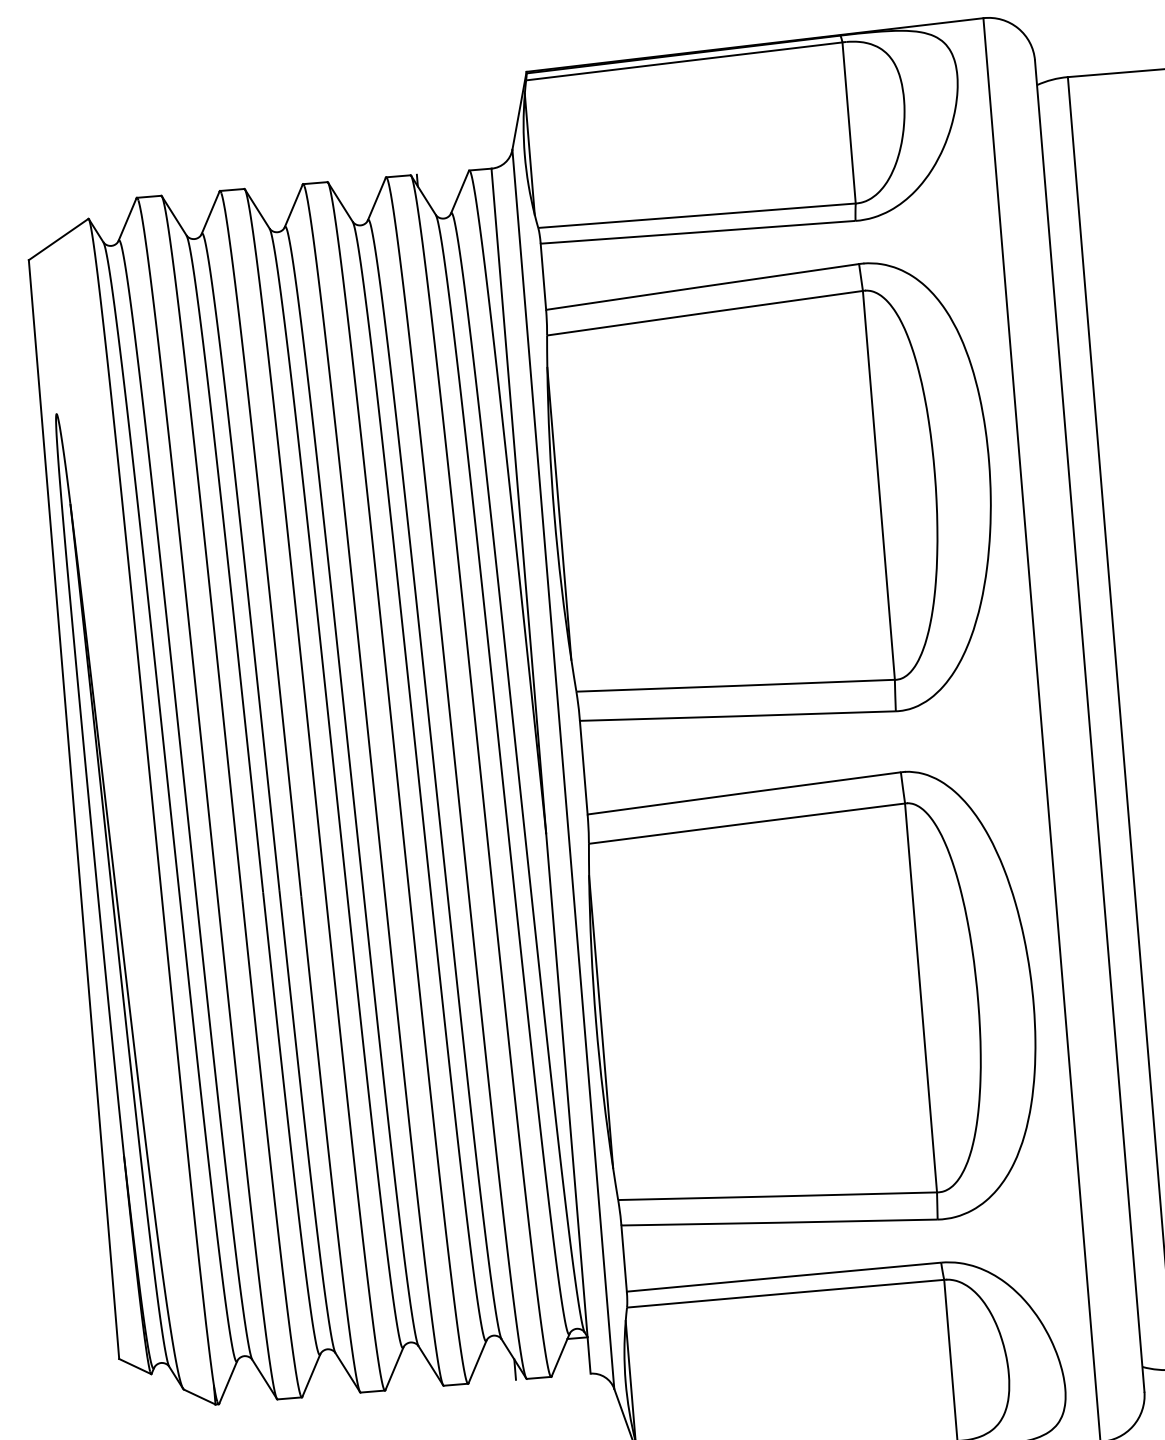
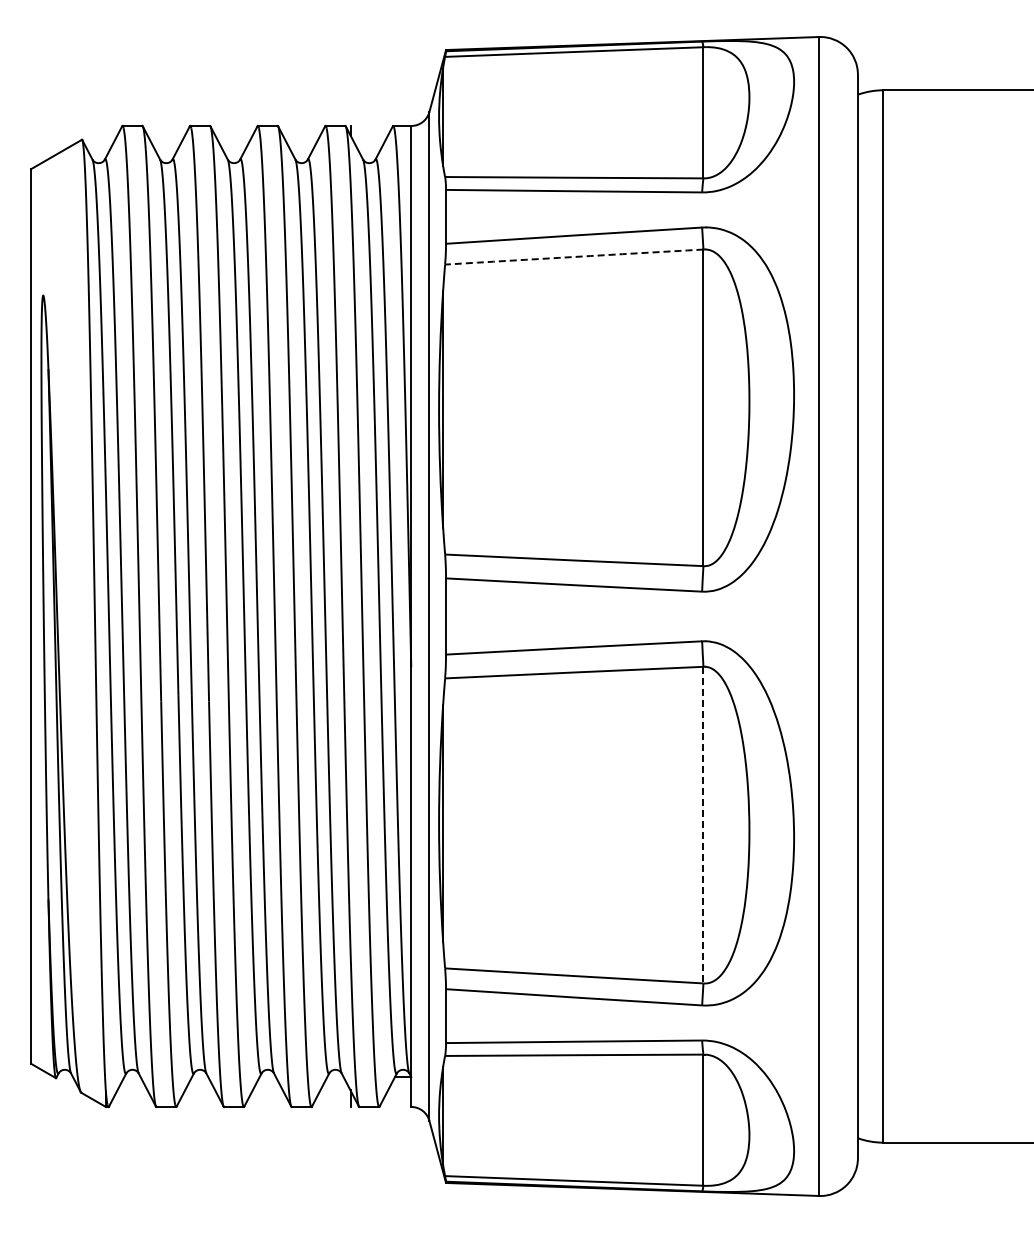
arc: (705, 312) -> (574, 256), solid -> dashed
line: (921, 998) -> (703, 825), solid -> dashed

